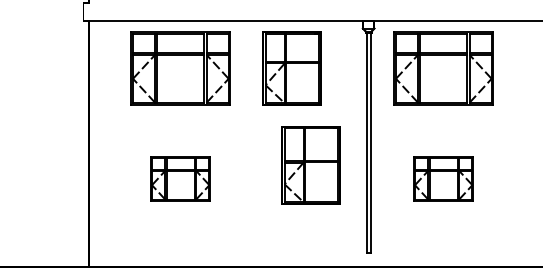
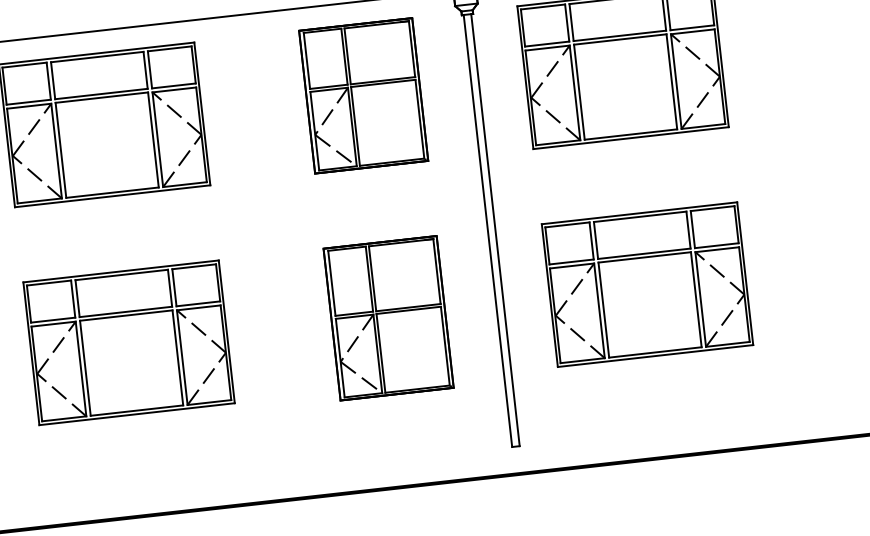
part: (291, 68) -> (362, 96), moved
part: (310, 165) -> (387, 318), moved
part: (180, 178) -> (128, 342), size x1.67
part: (443, 178) -> (647, 283), size x1.67

